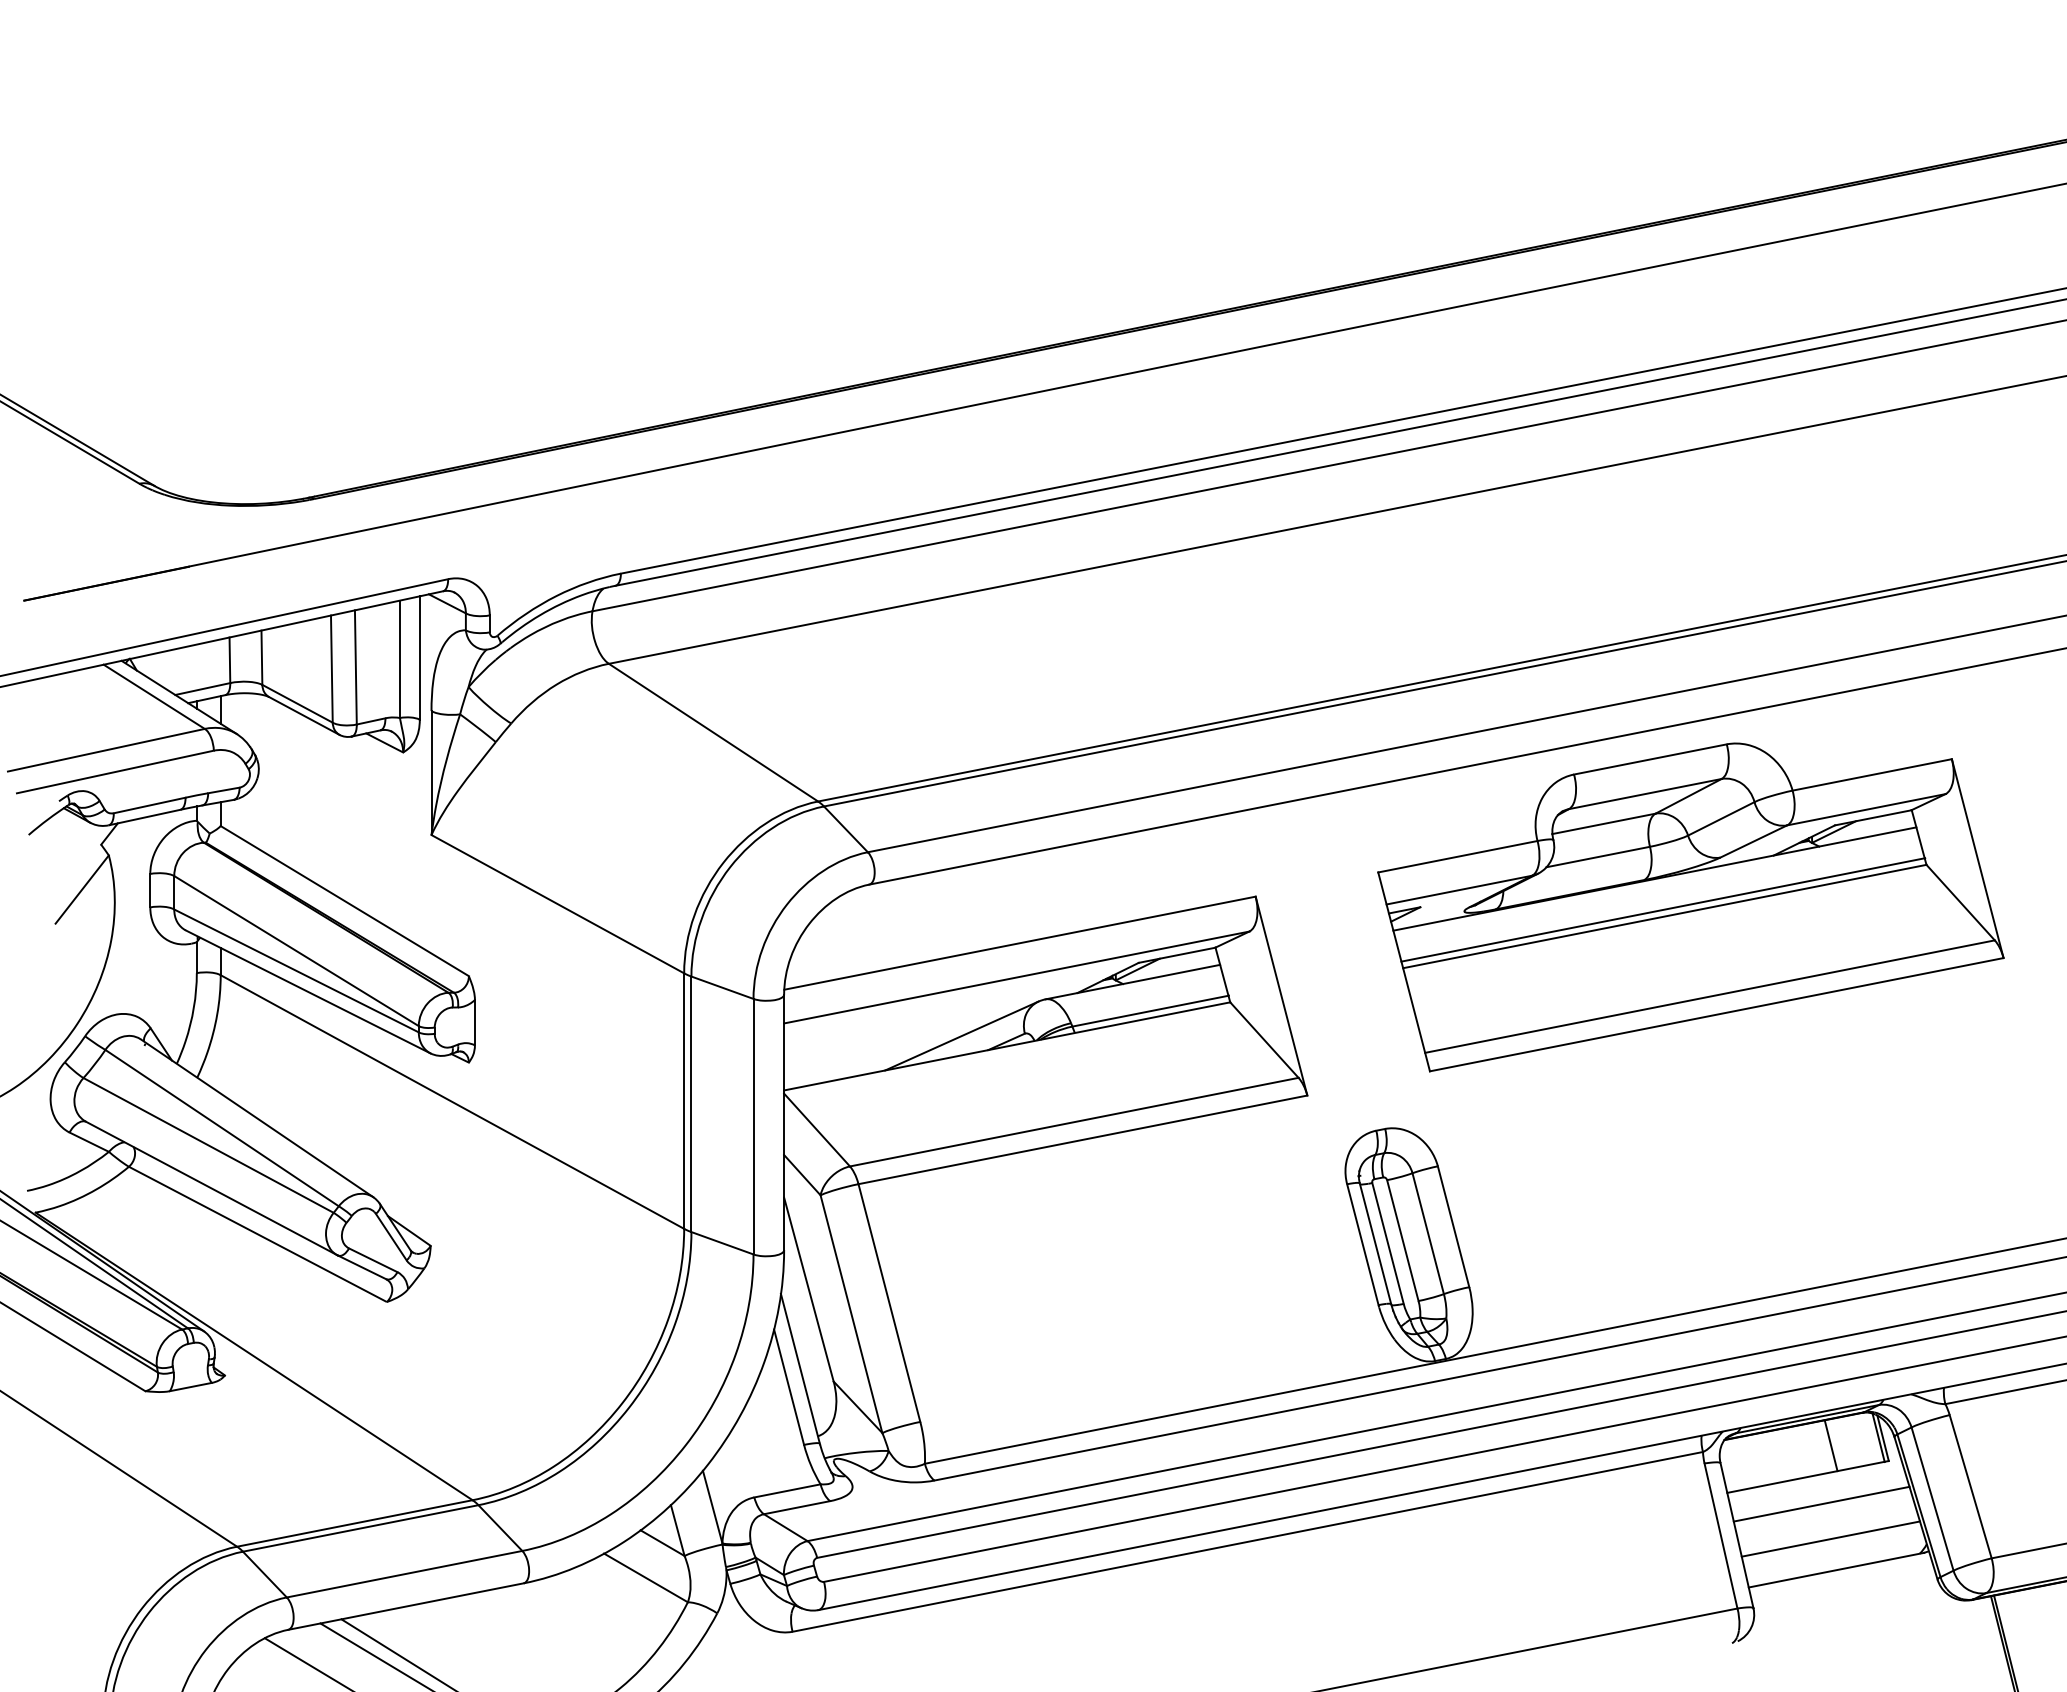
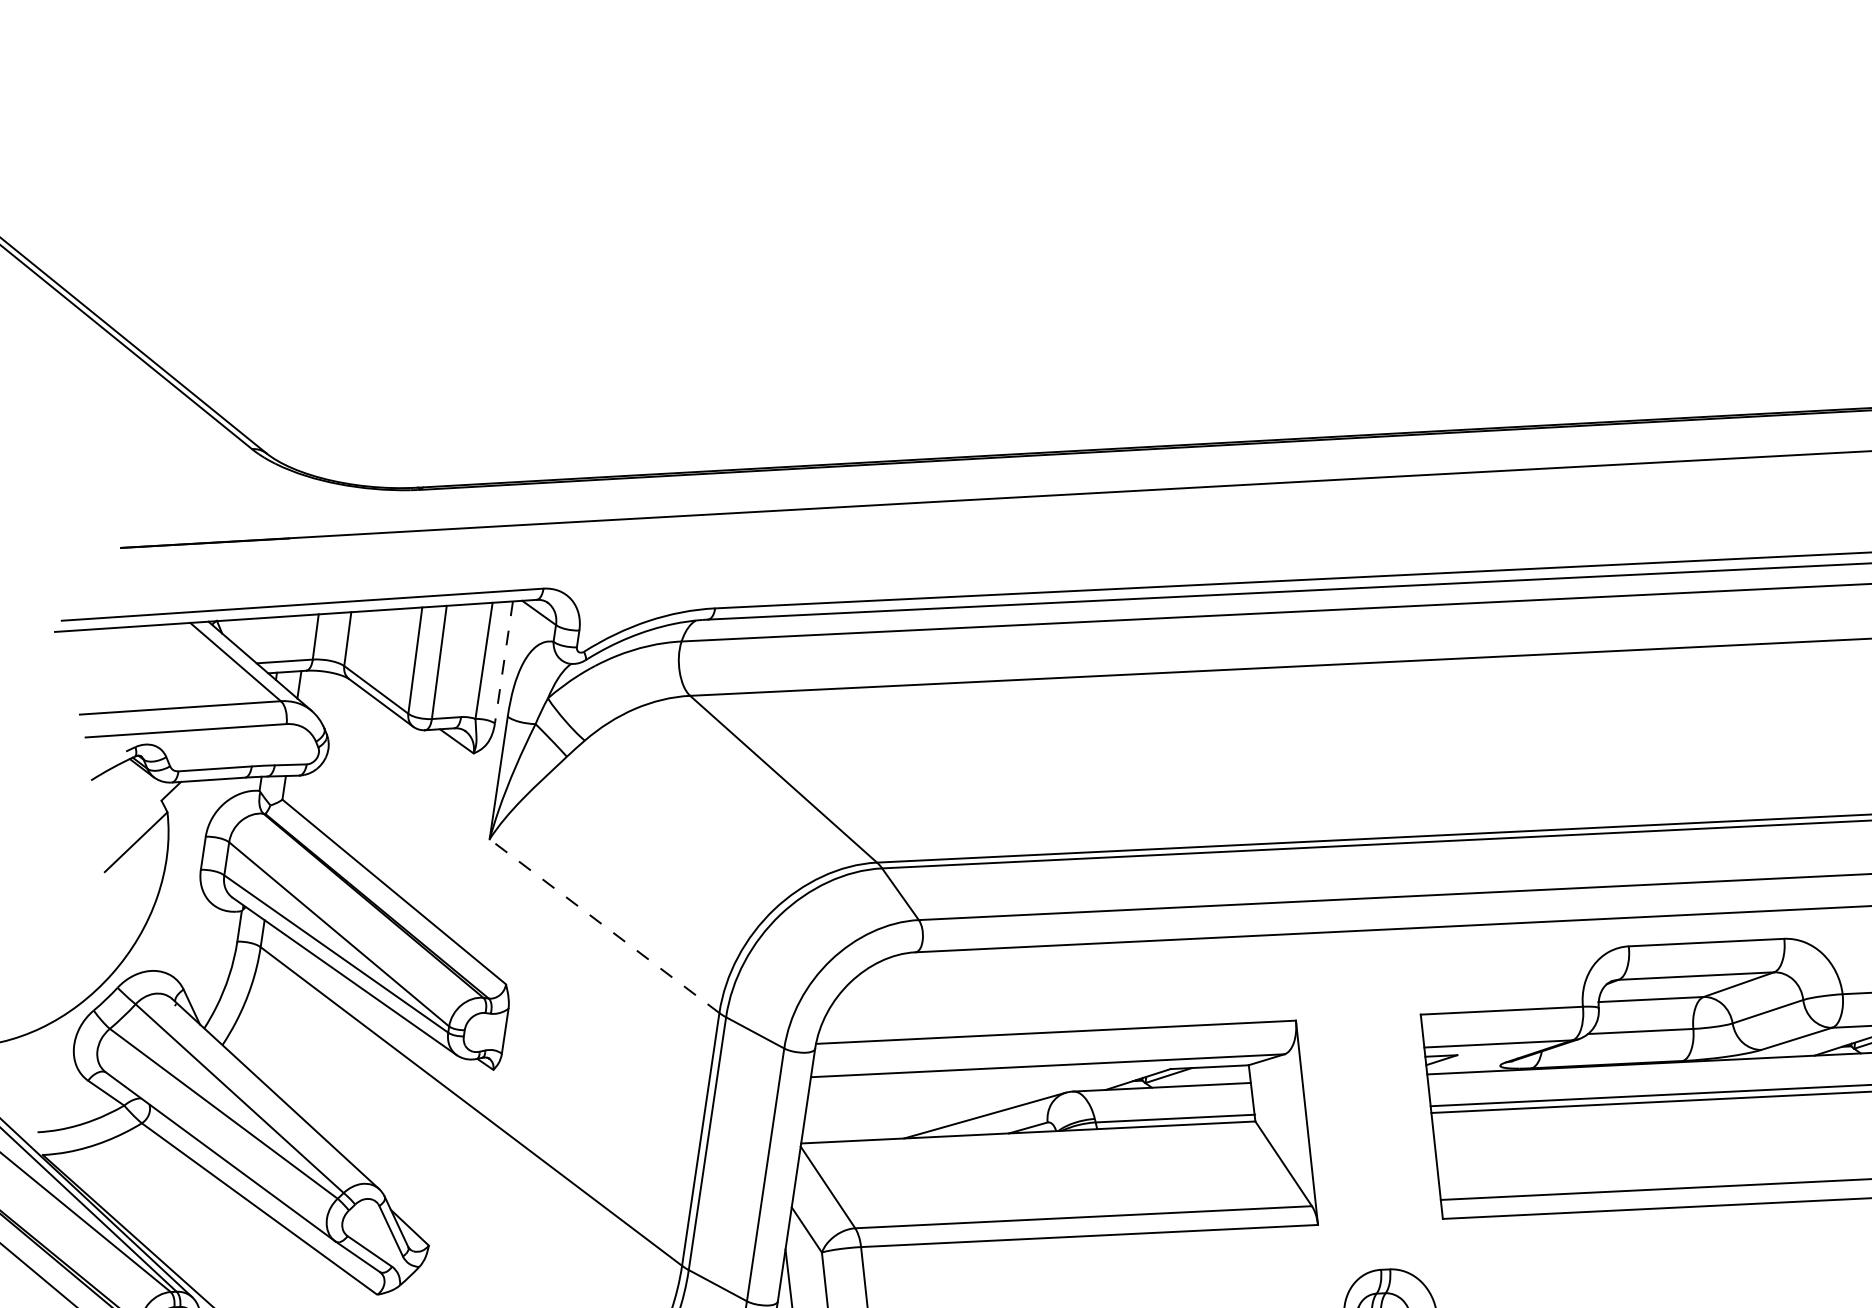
line: (419, 658) -> (503, 662), solid -> dashed
line: (557, 903) -> (604, 925), solid -> dashed

